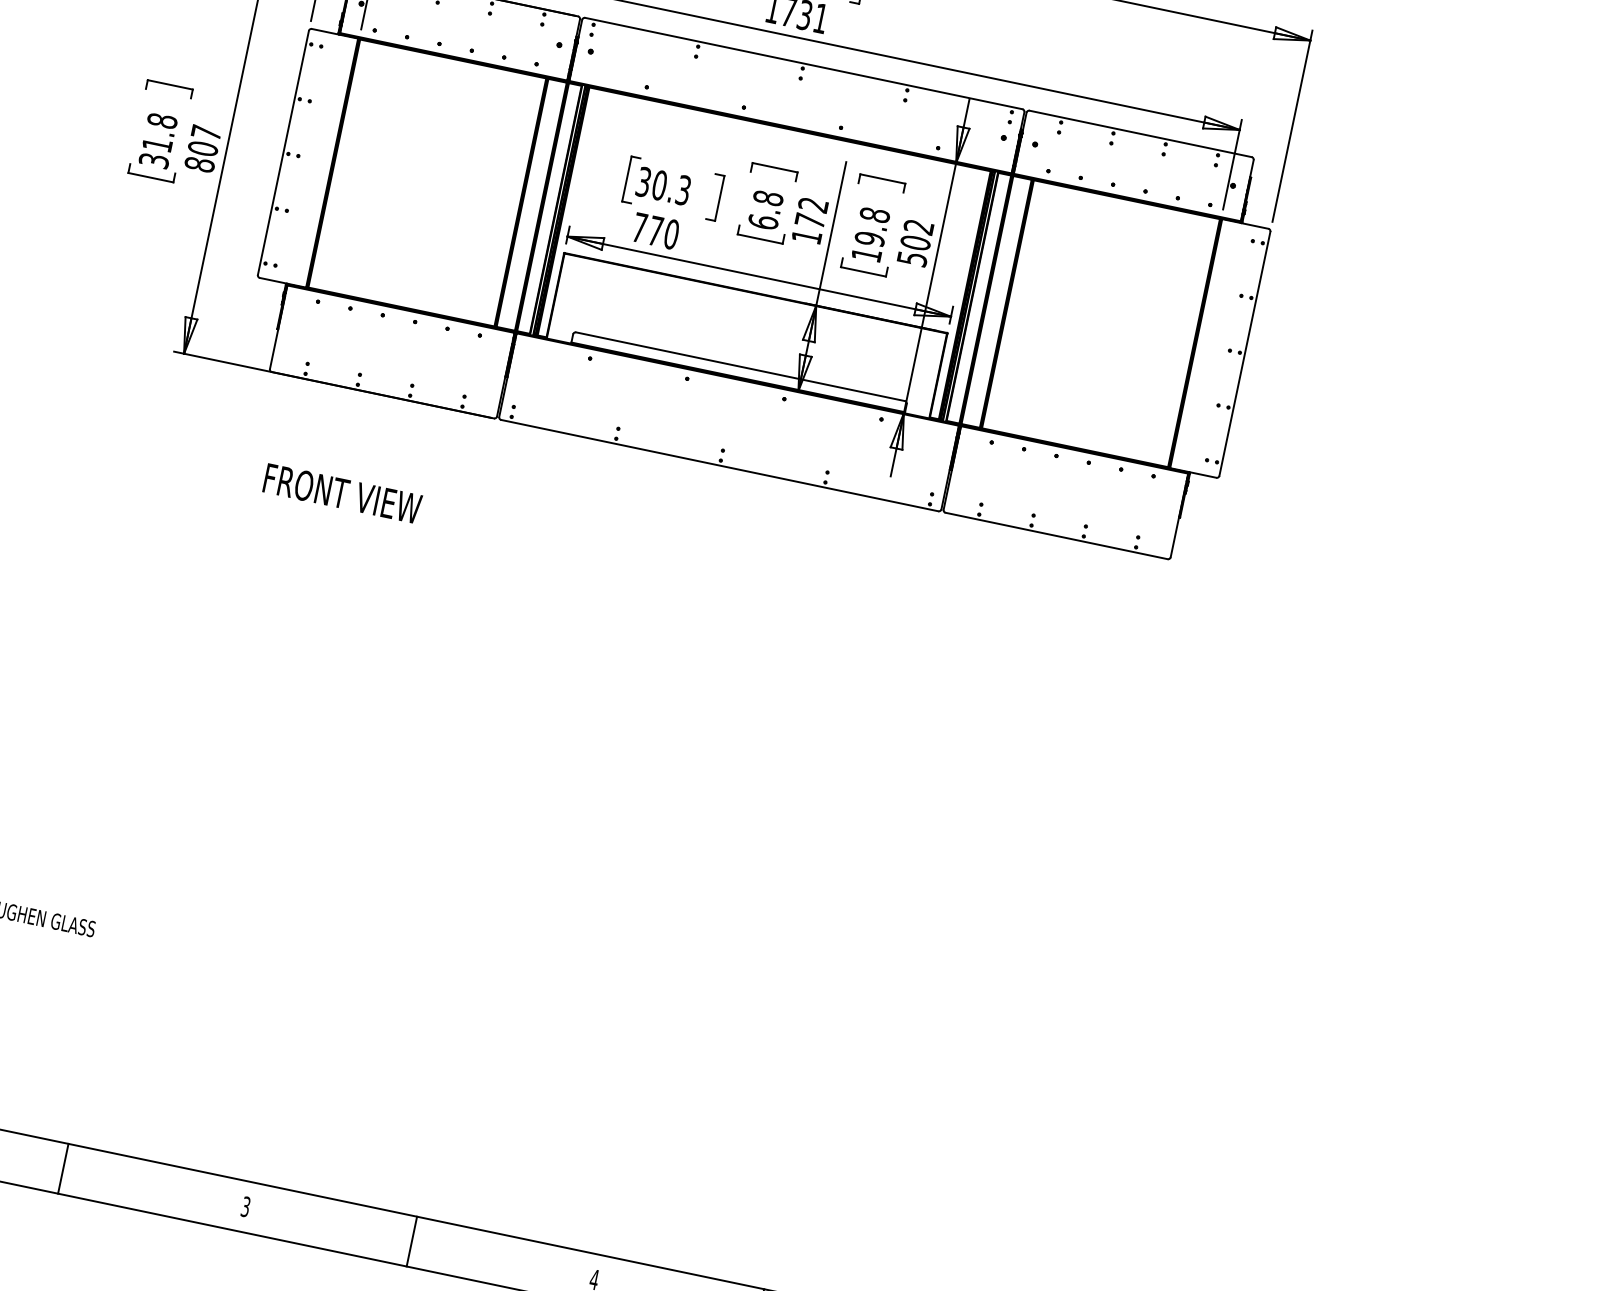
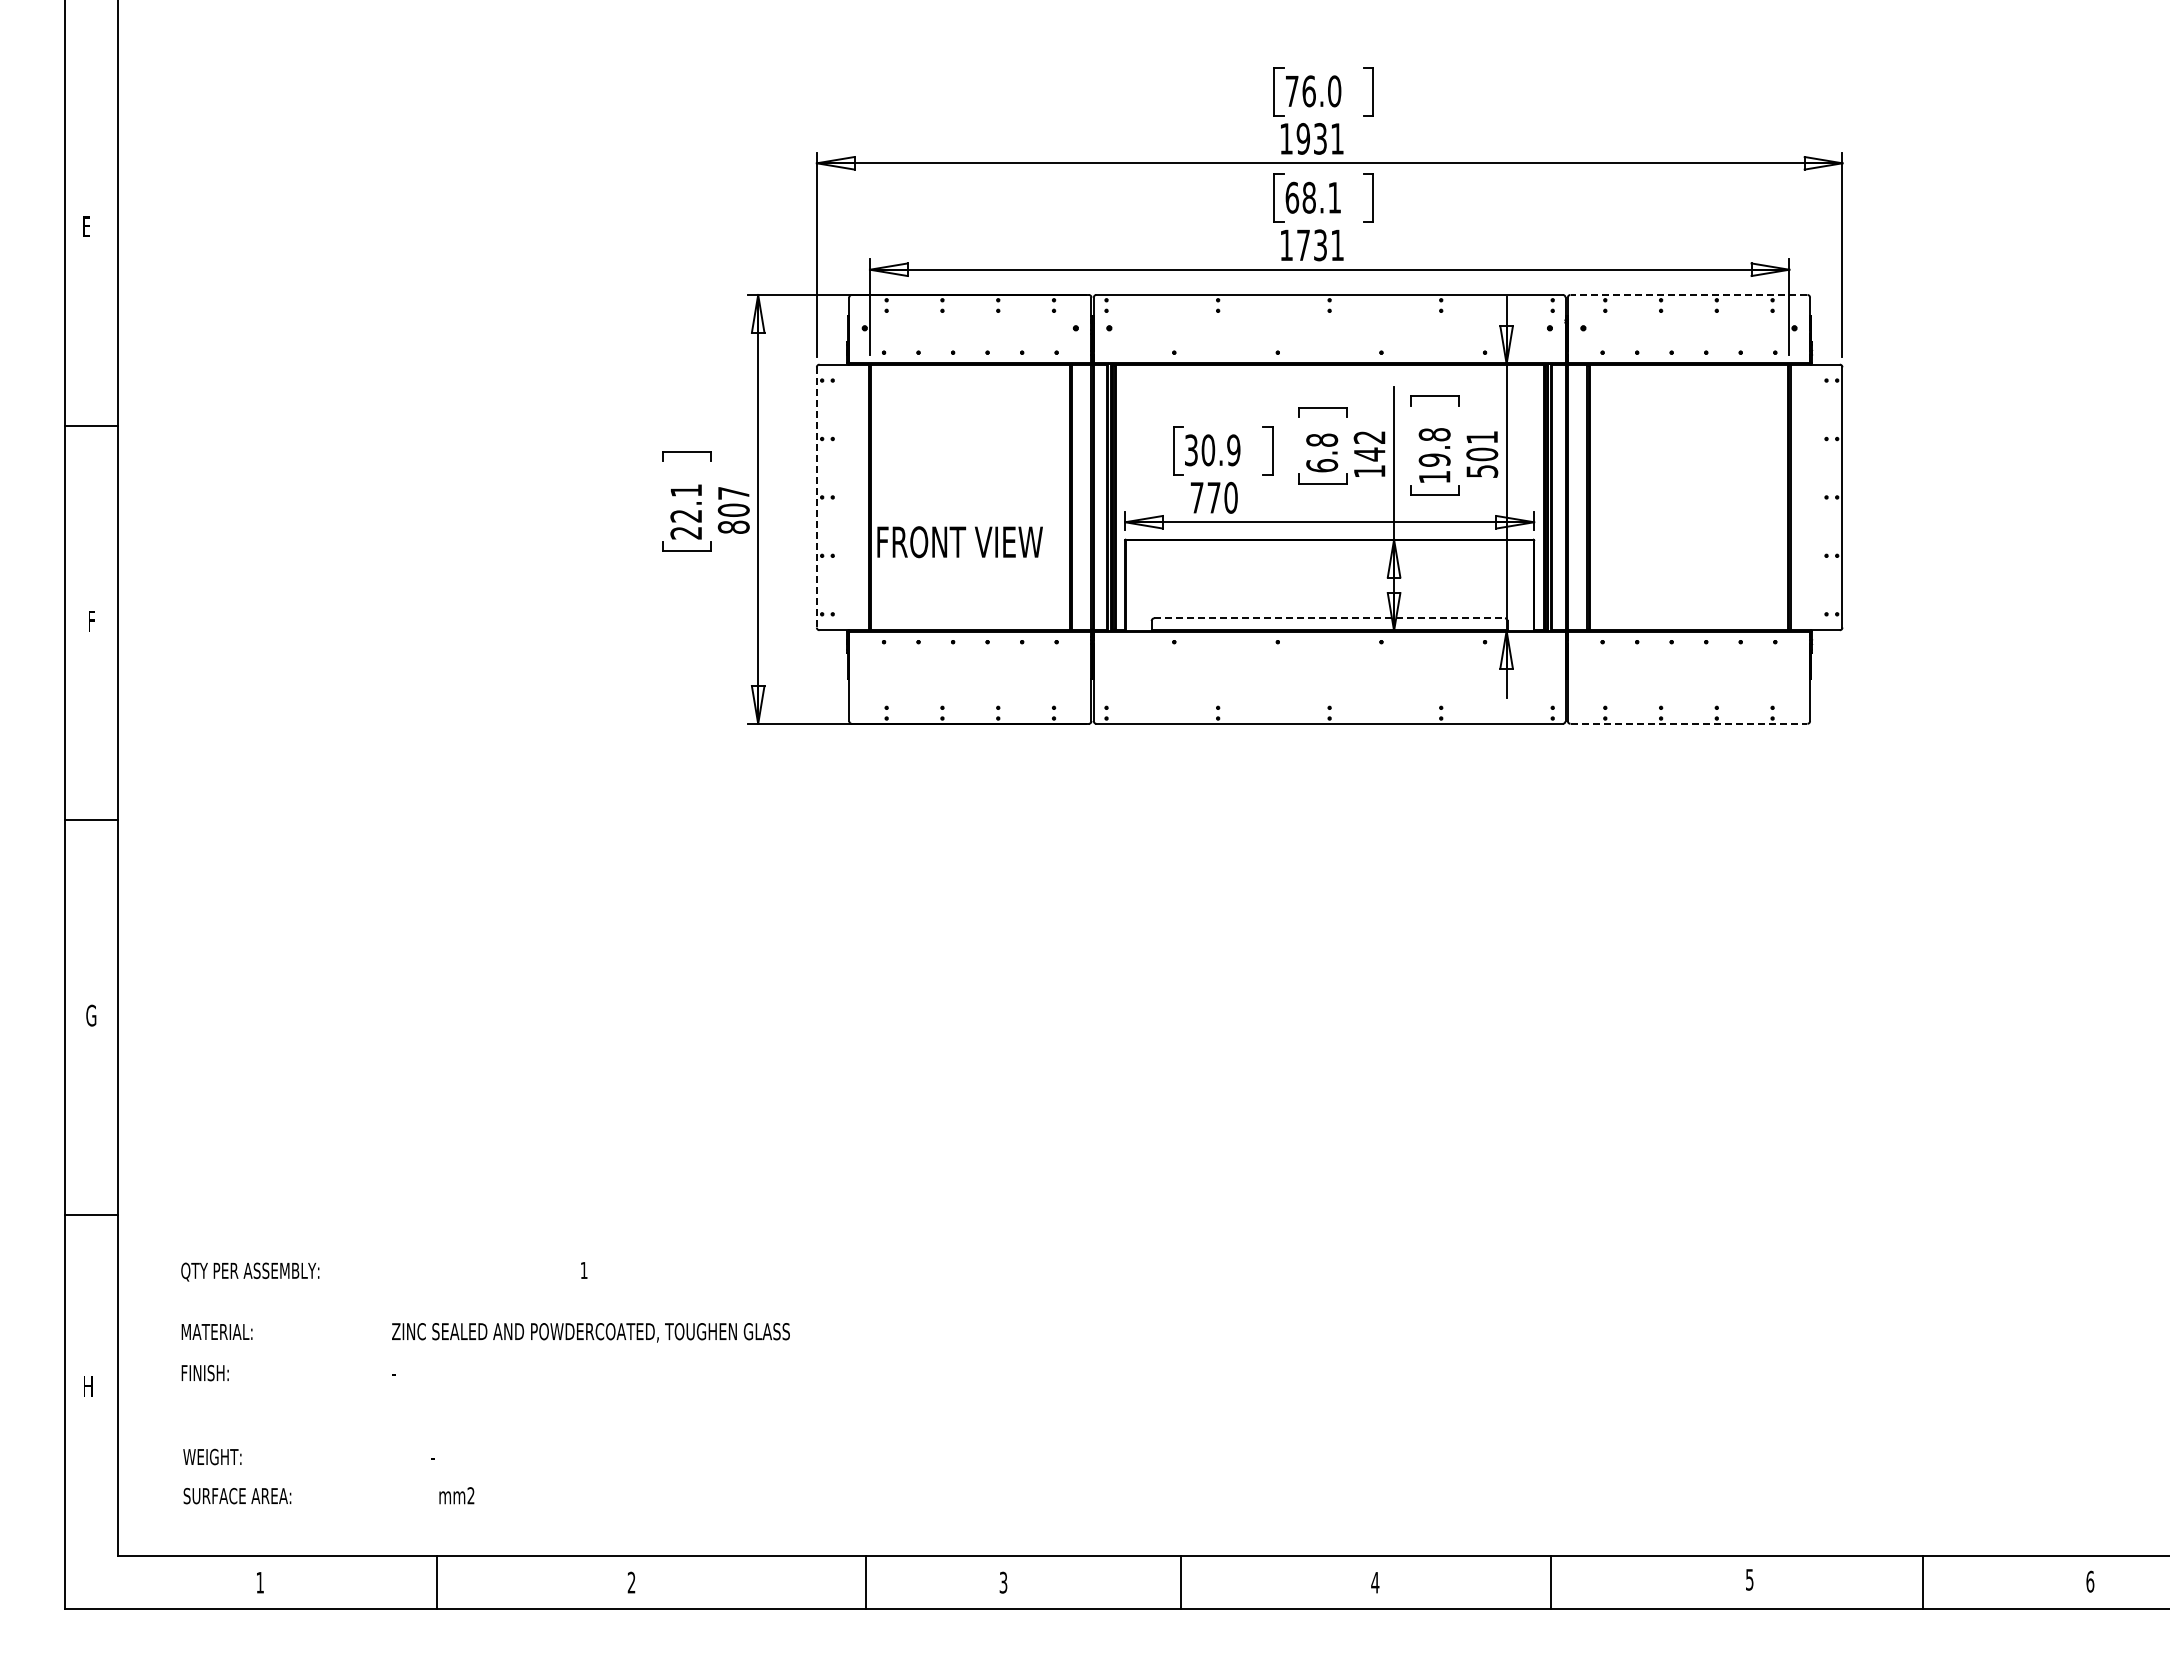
line: (1140, 133) -> (1688, 294), solid -> dashed
text: (158, 140) -> (686, 511), 31.8 -> 22.1
line: (283, 152) -> (816, 497), solid -> dashed
text: (683, 190) -> (1233, 450), 30.3 -> 30.9
text: (809, 220) -> (1369, 454), 172 -> 142
text: (918, 226) -> (1481, 437), 502 -> 501
line: (741, 367) -> (1330, 618), solid -> dashed
text: (341, 493) -> (959, 542), moved
line: (1057, 535) -> (1689, 723), solid -> dashed
line: (63, 1168) -> (865, 1582), moved

